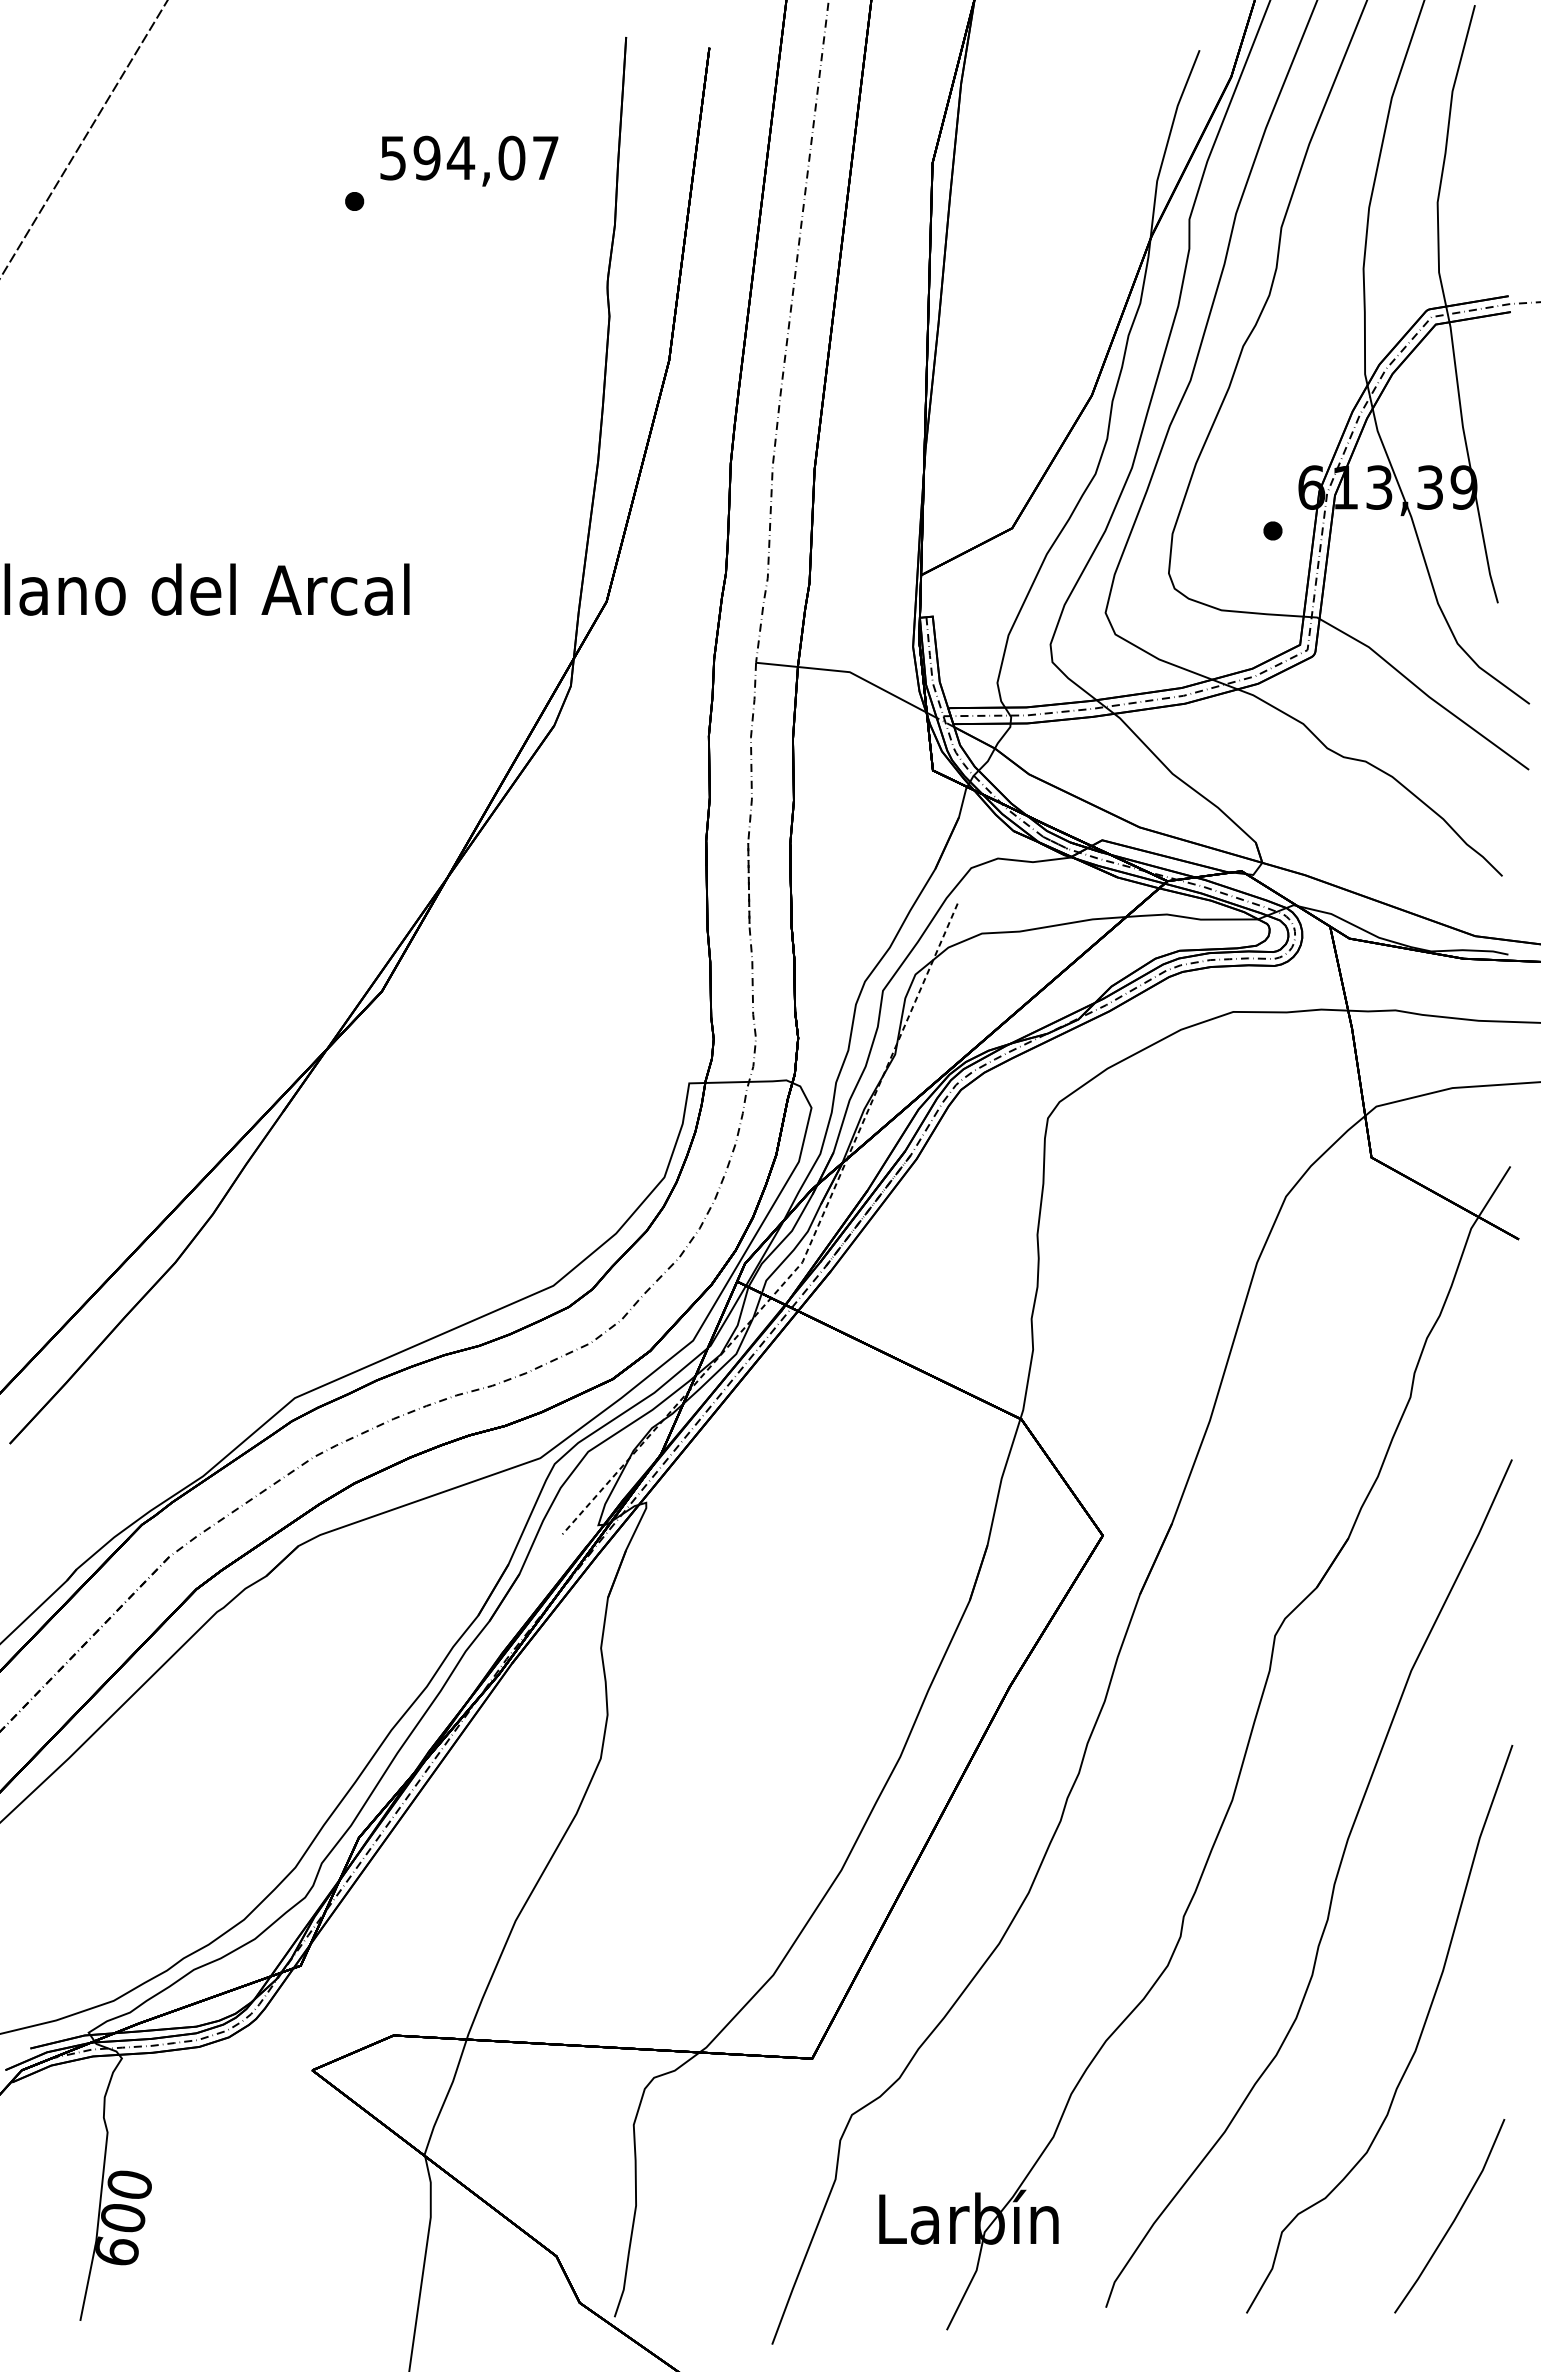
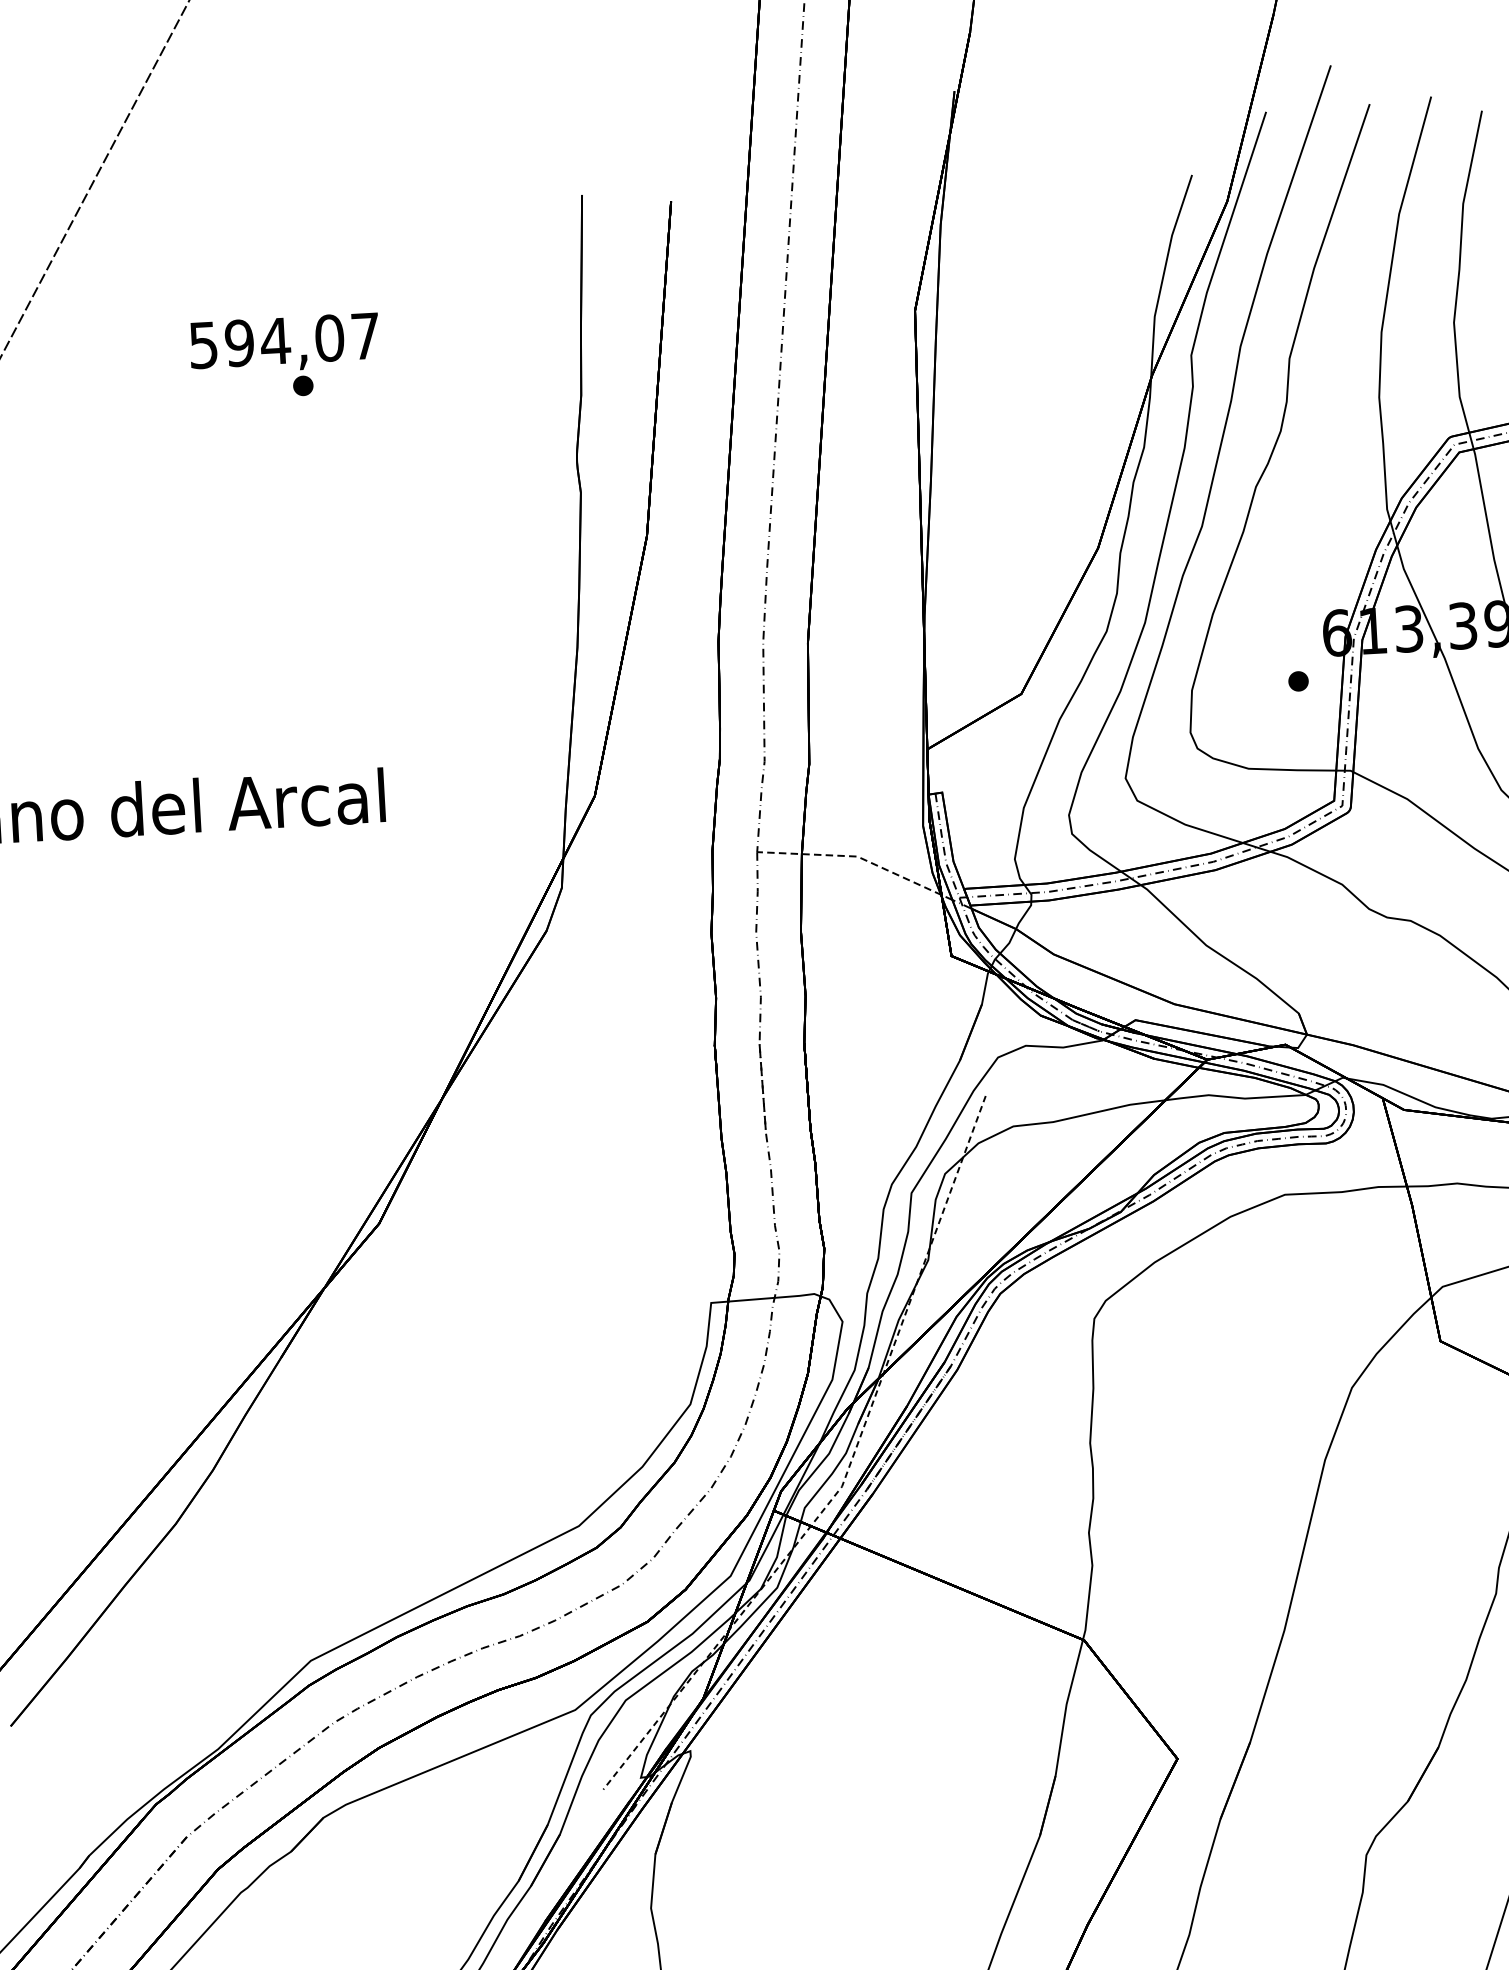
text: (469, 160) -> (284, 343), moved
line: (850, 672) -> (858, 856), solid -> dashed

